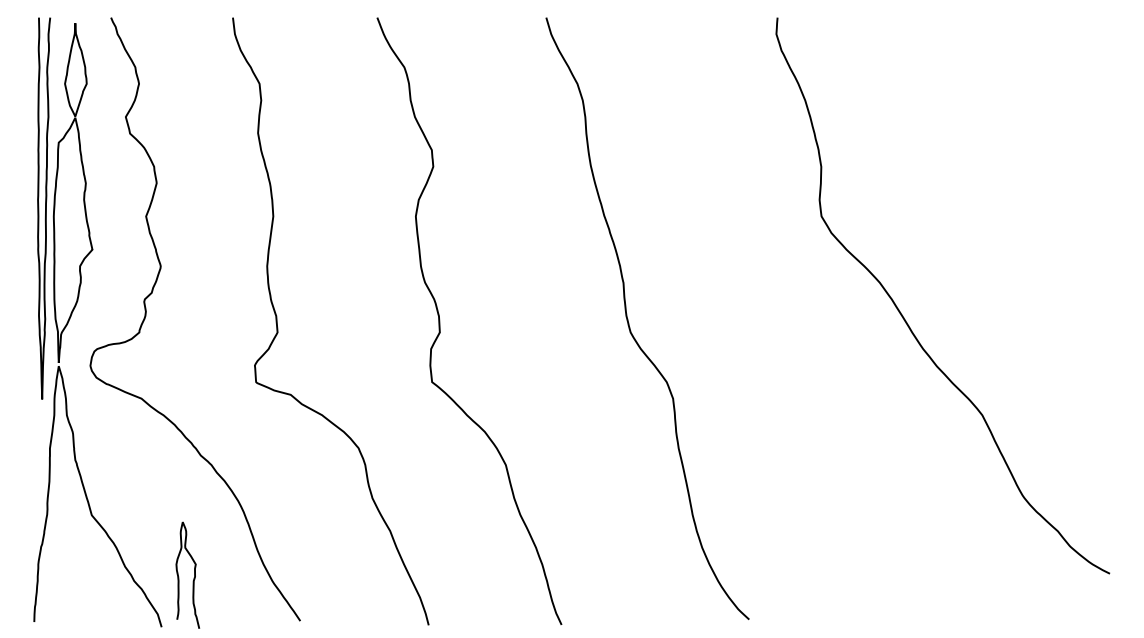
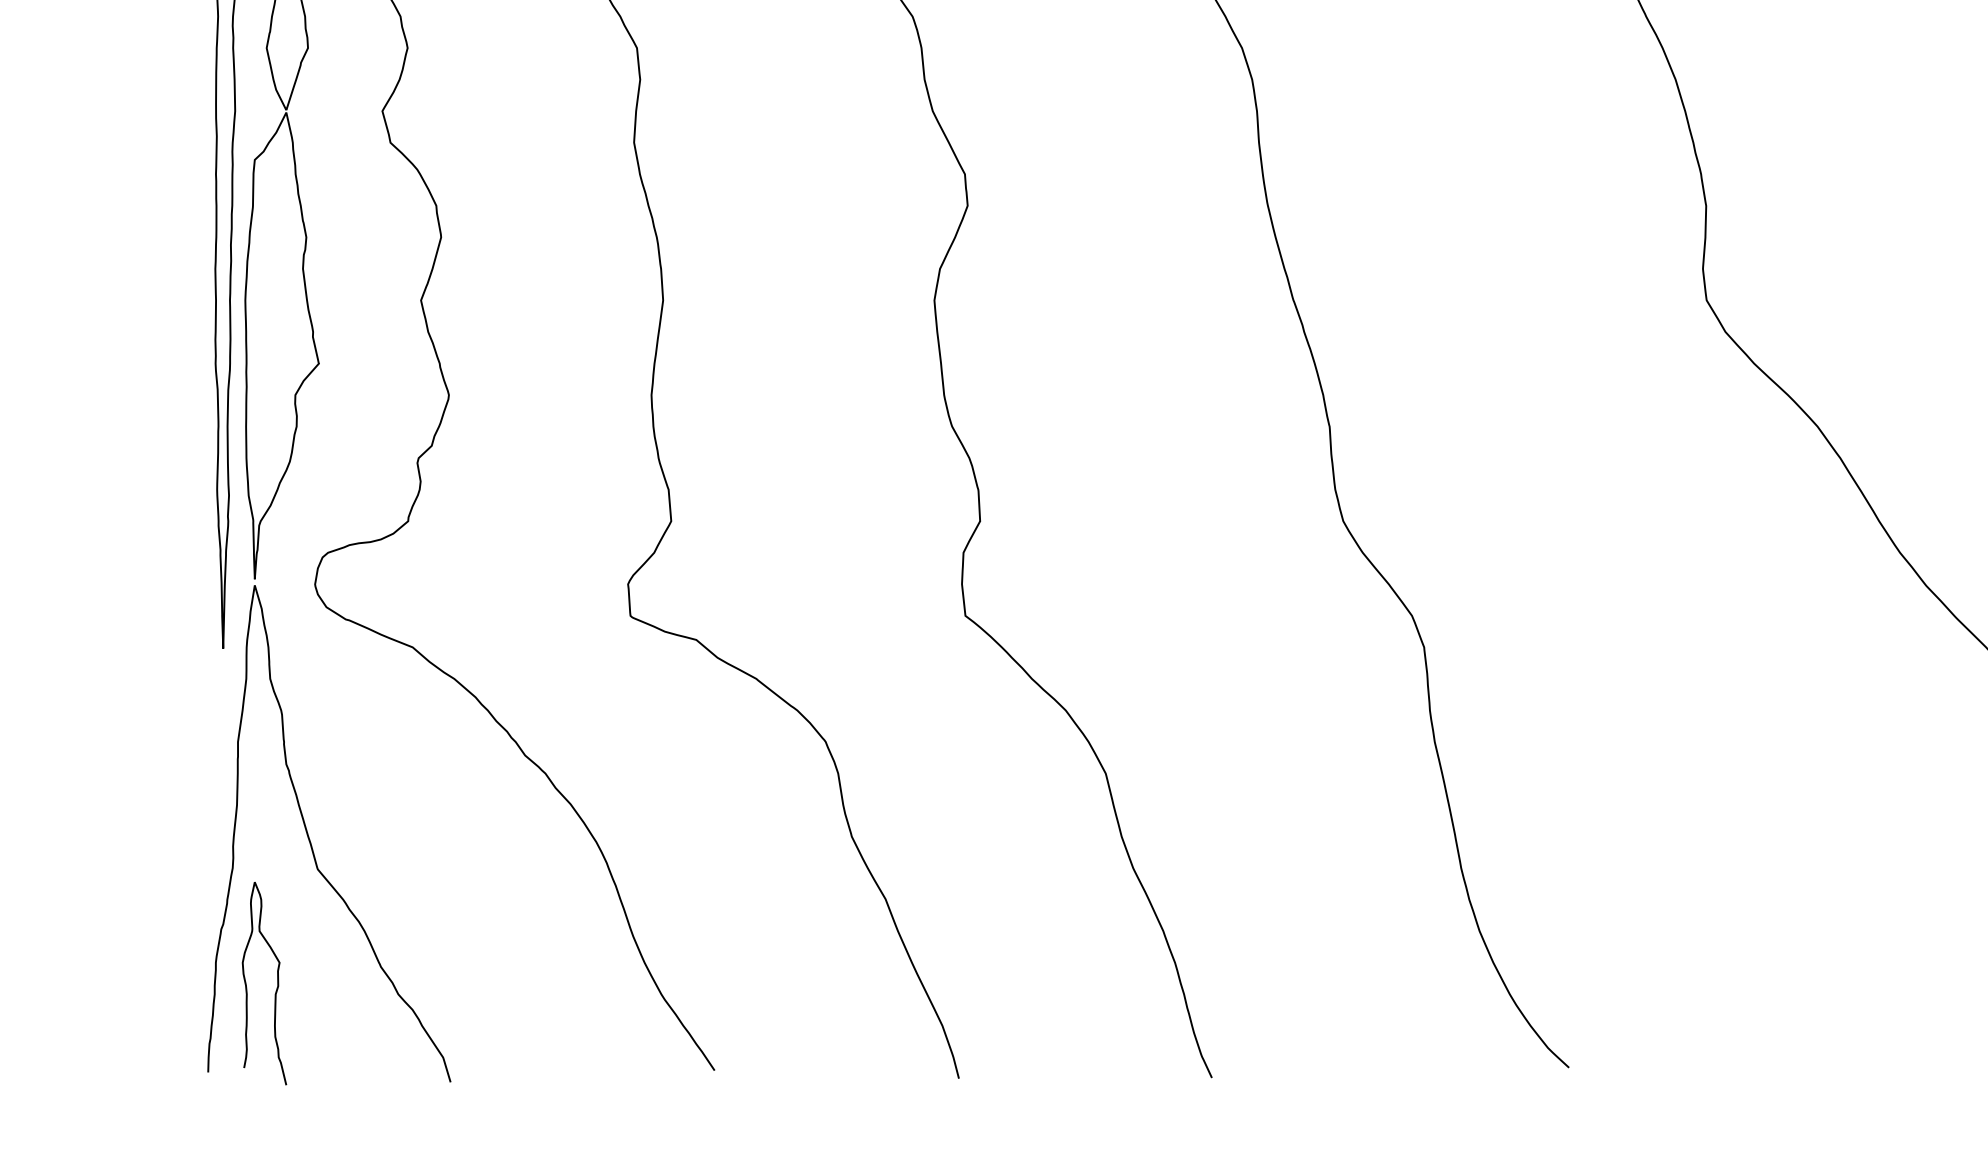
curve: (193, 577) -> (275, 987), moved

